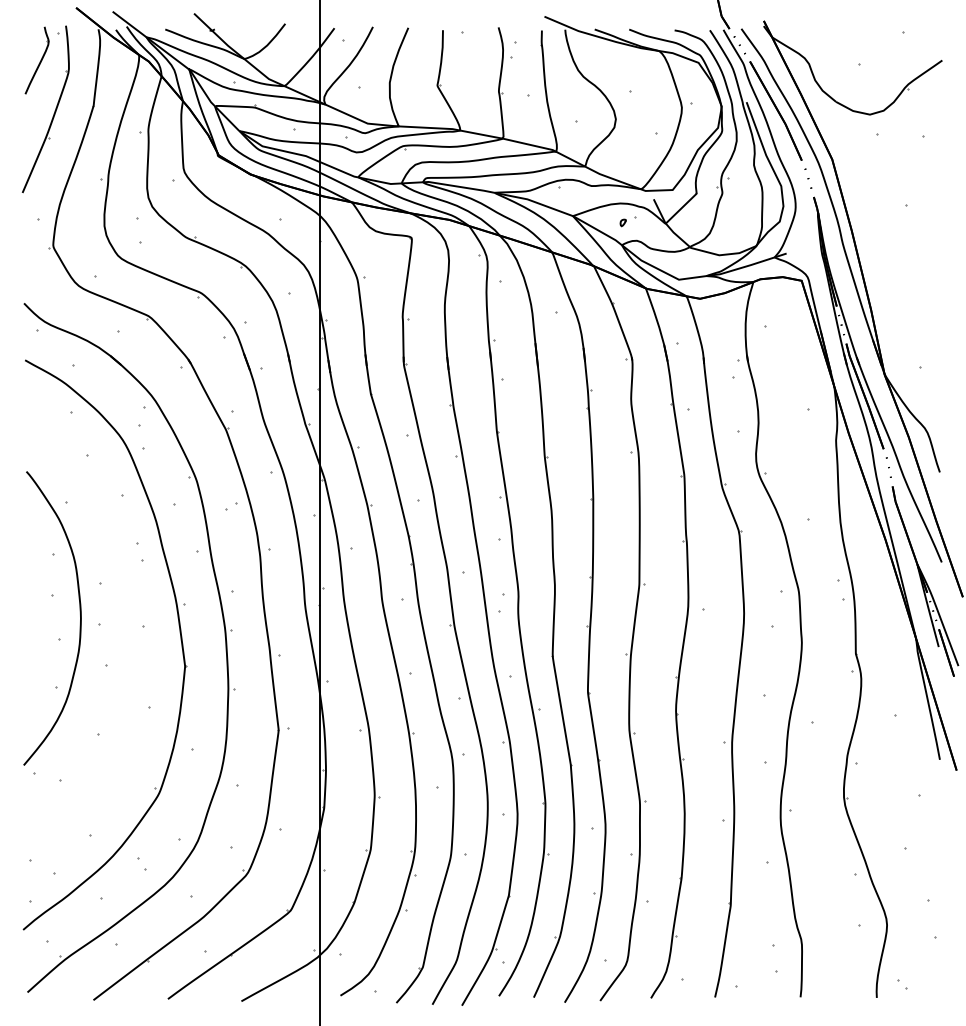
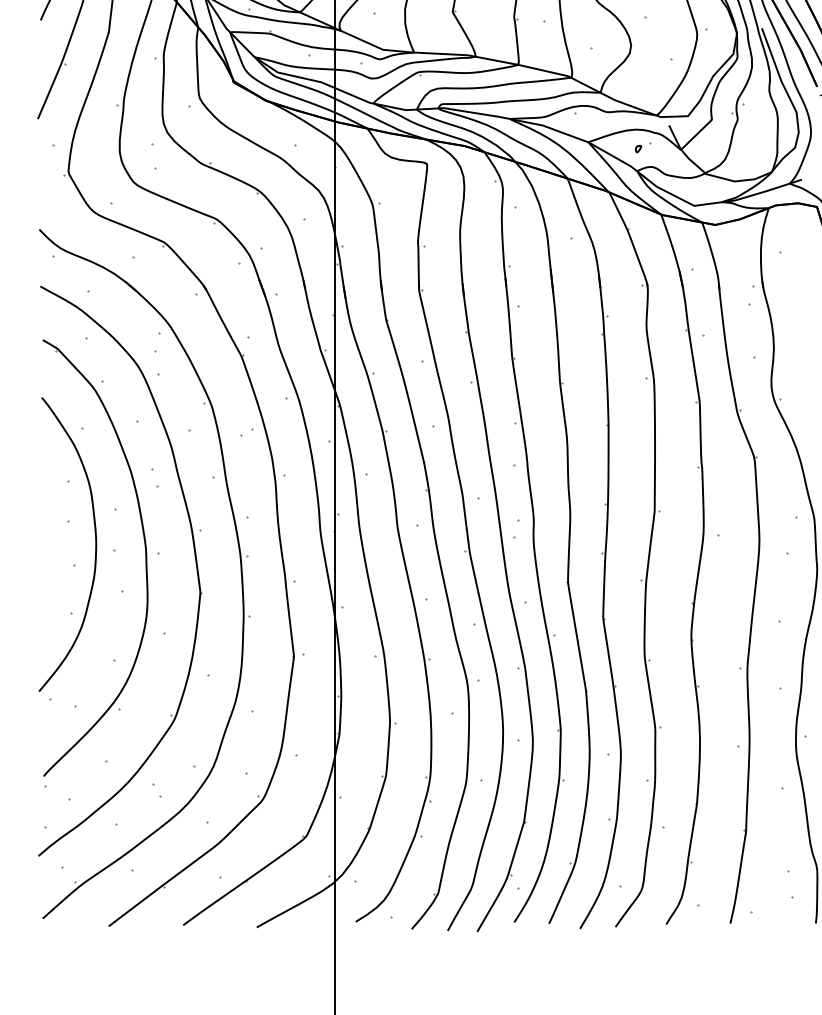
part: (129, 625) -> (144, 551), added

